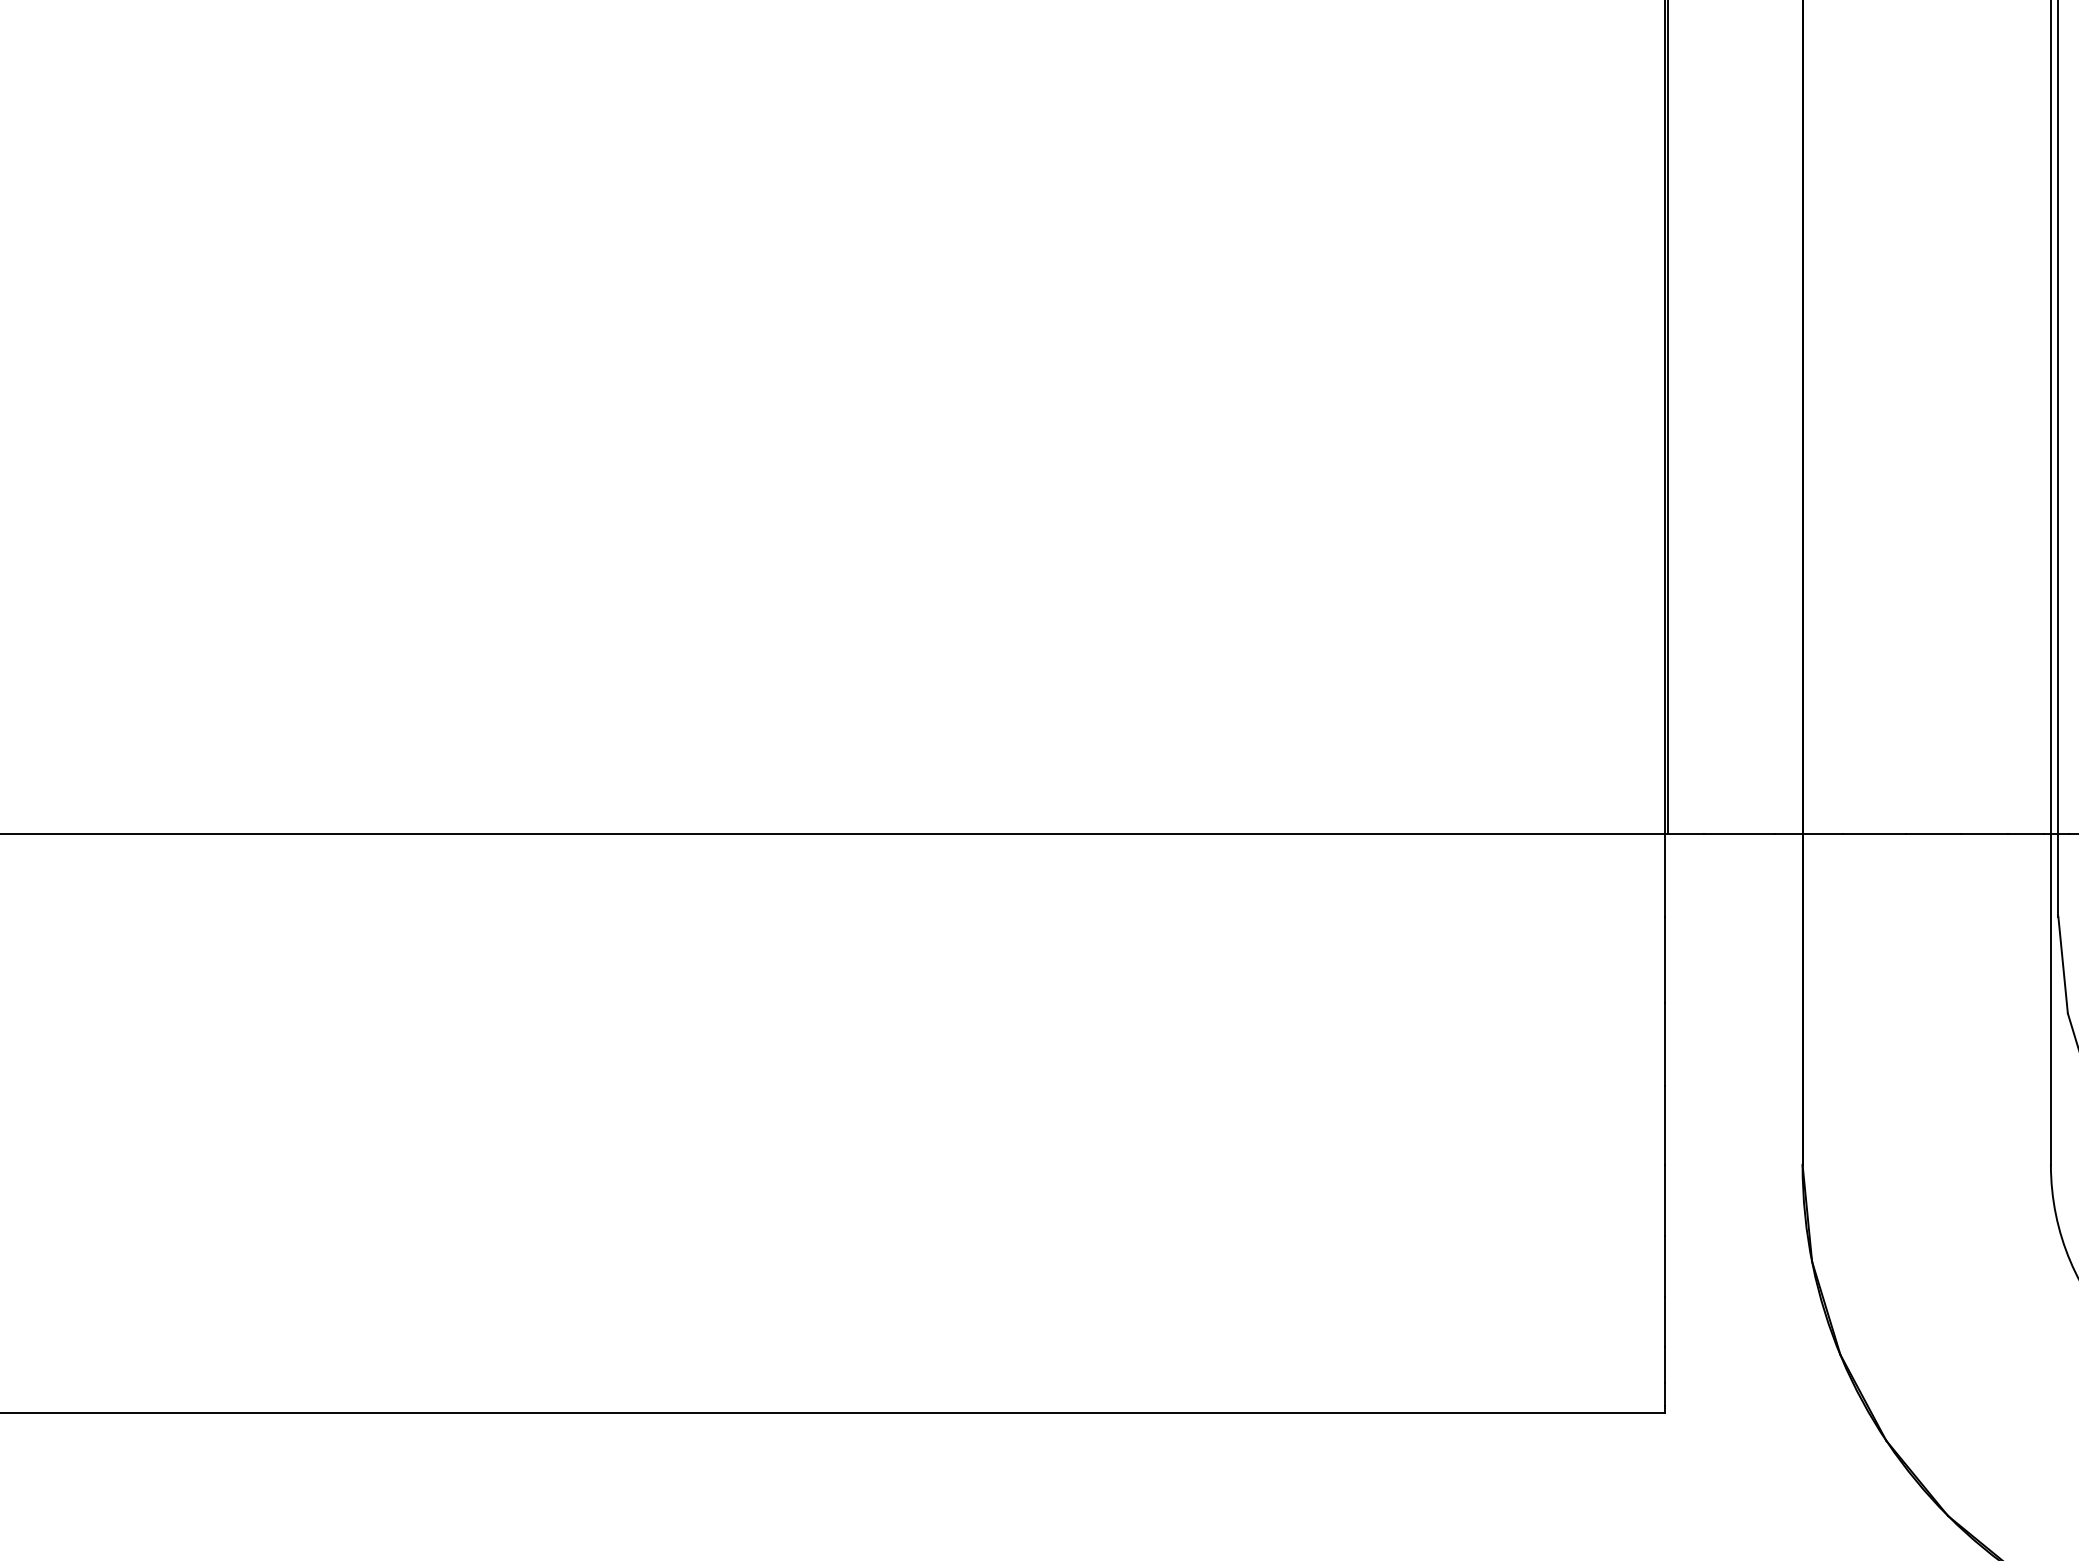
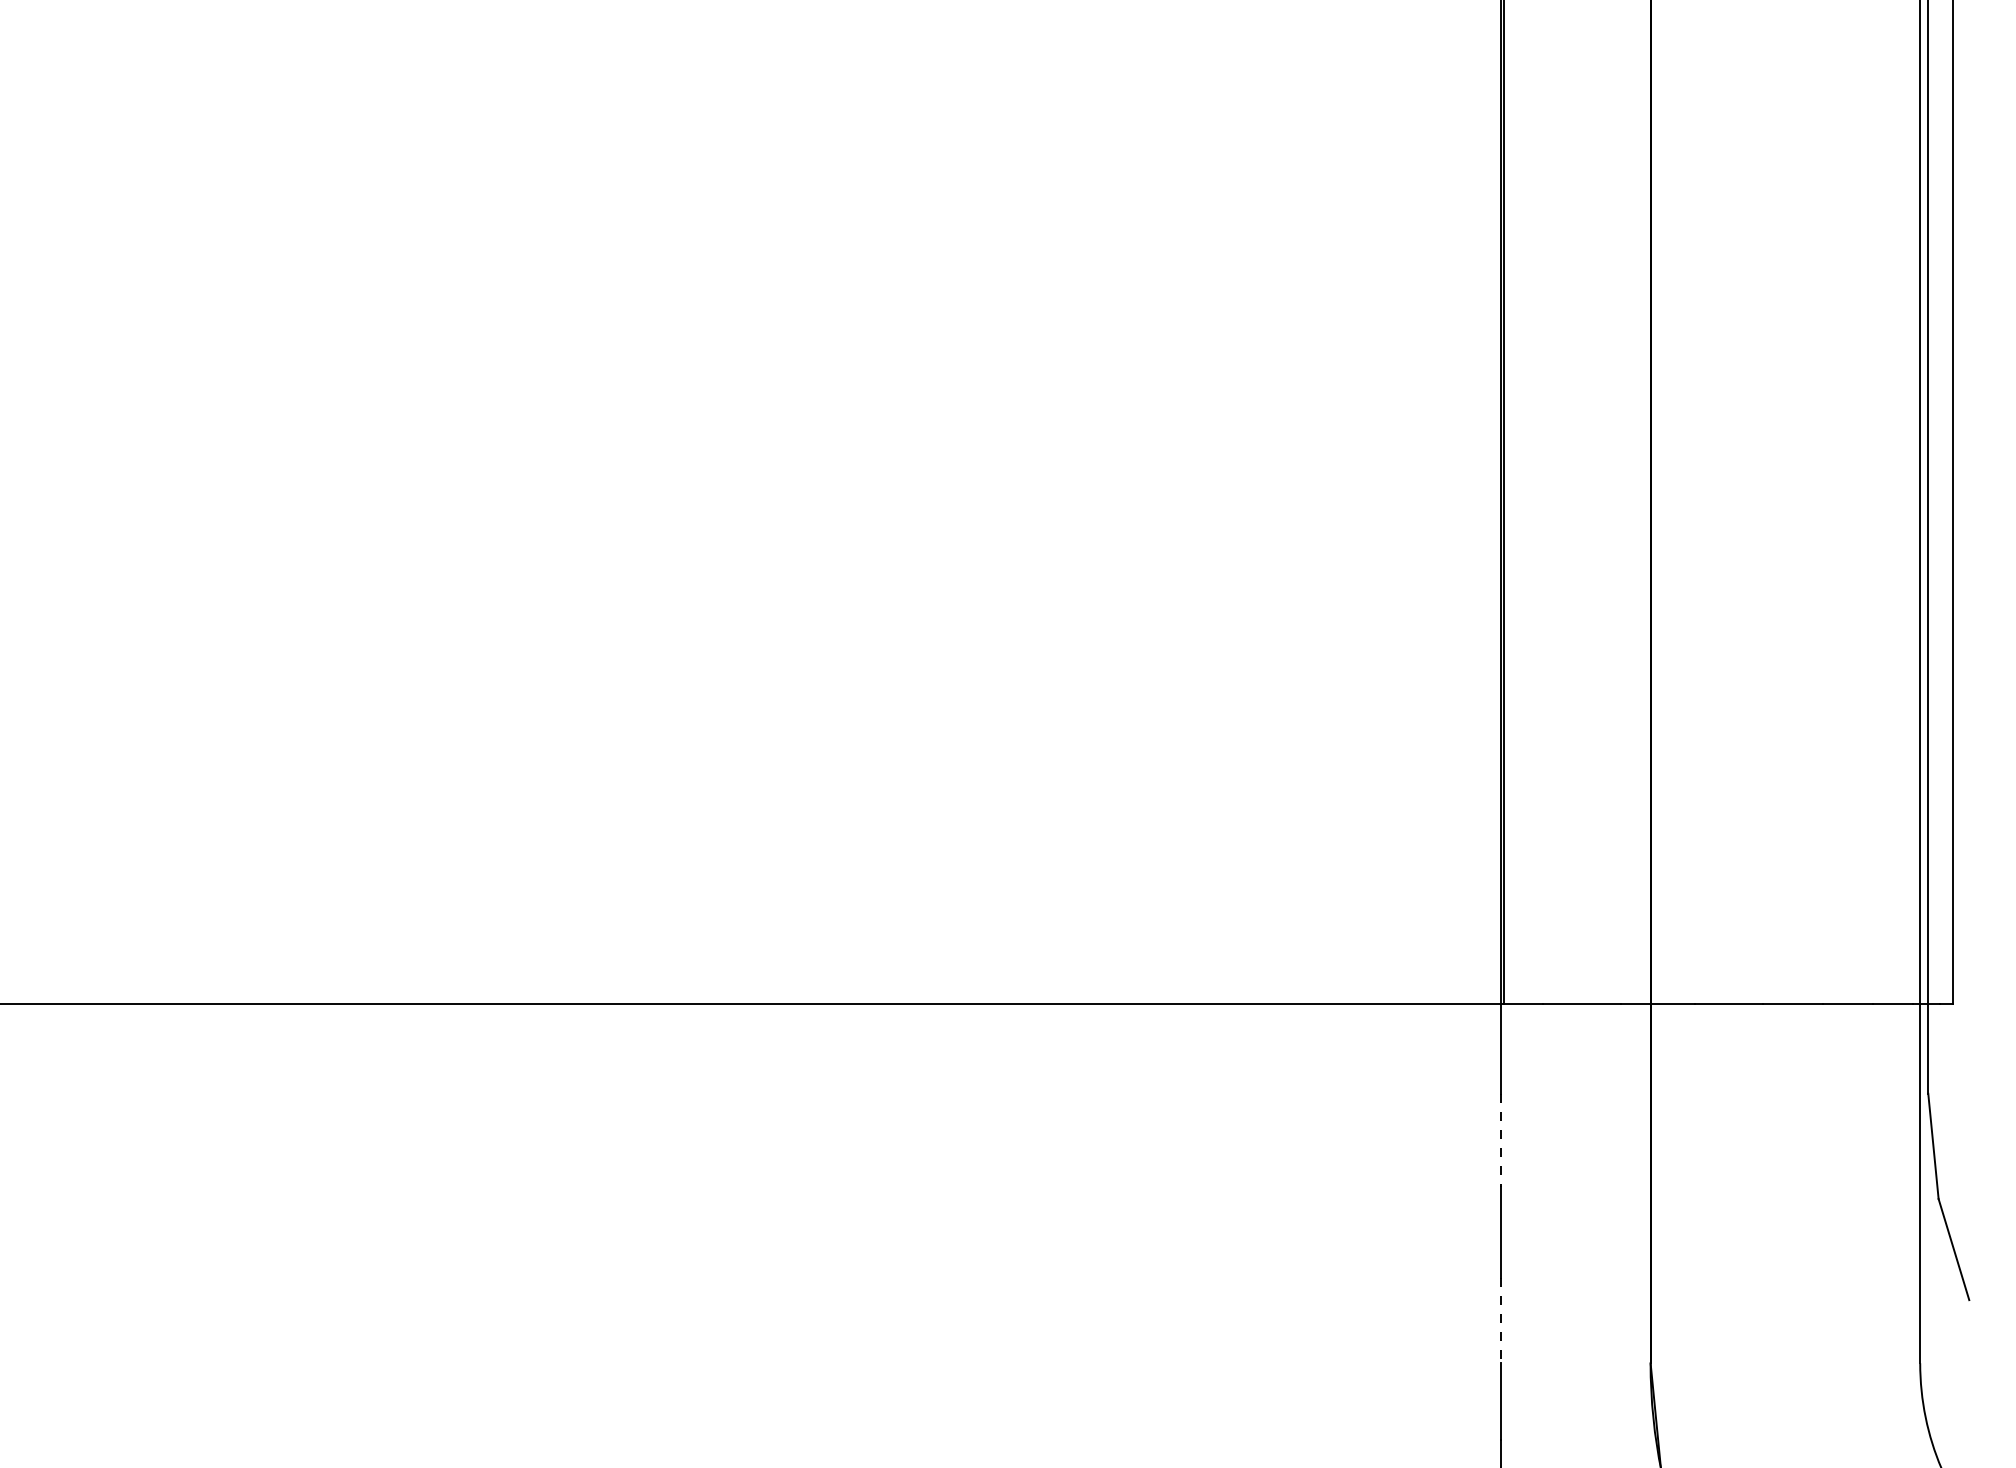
line: (1664, 960) -> (1500, 1141), solid -> dashed
line: (1664, 1126) -> (1500, 1321), solid -> dashed

